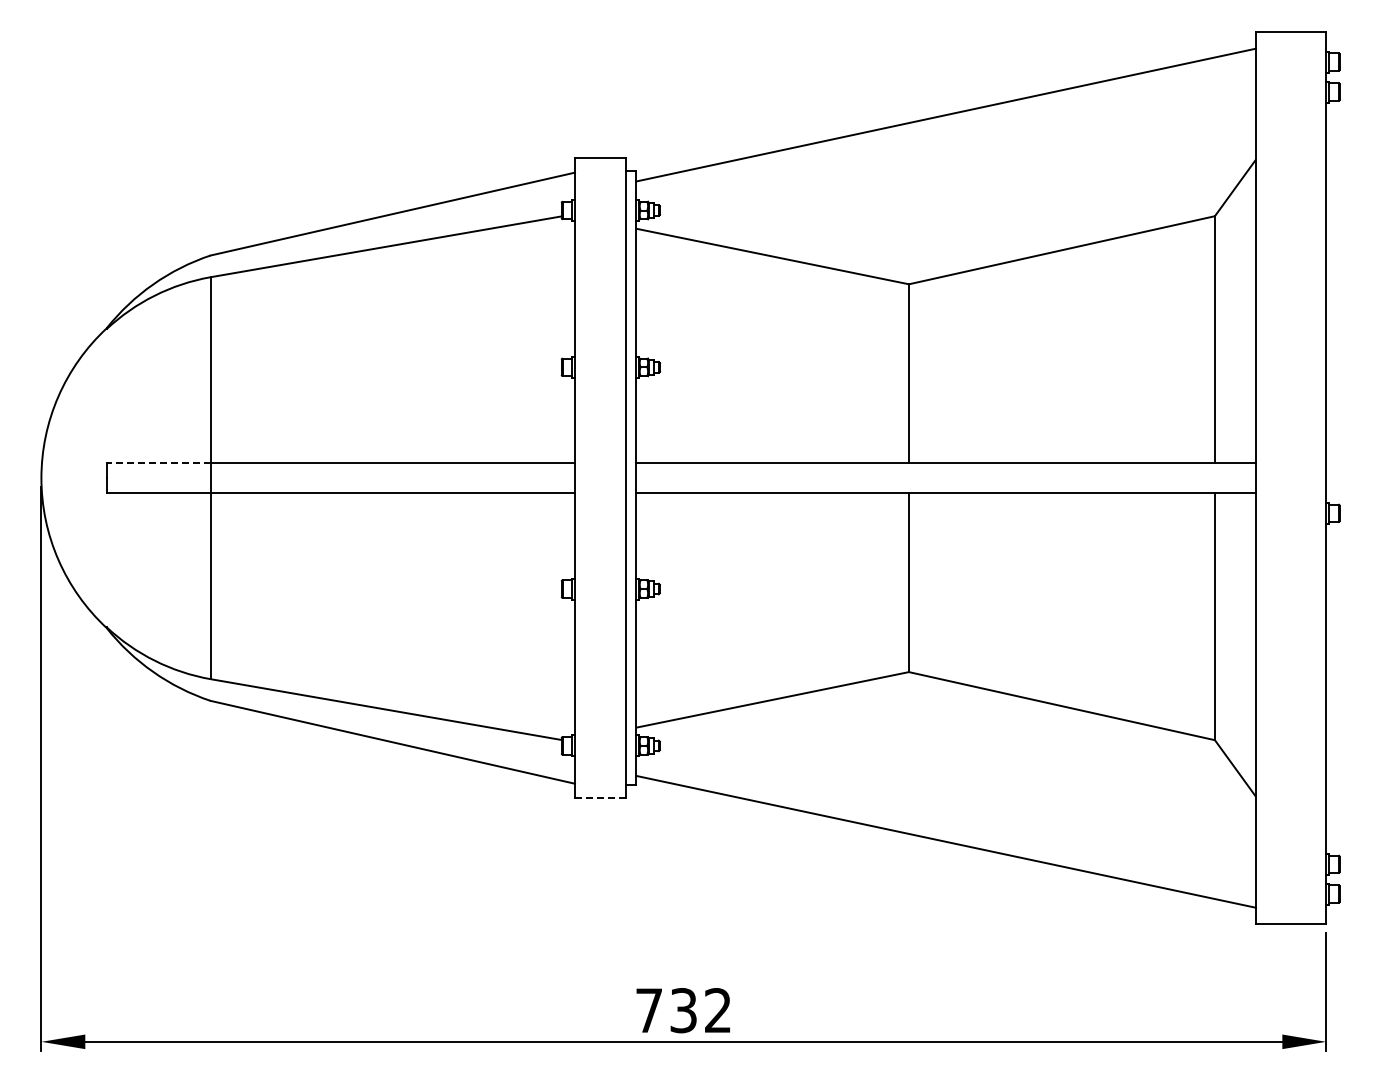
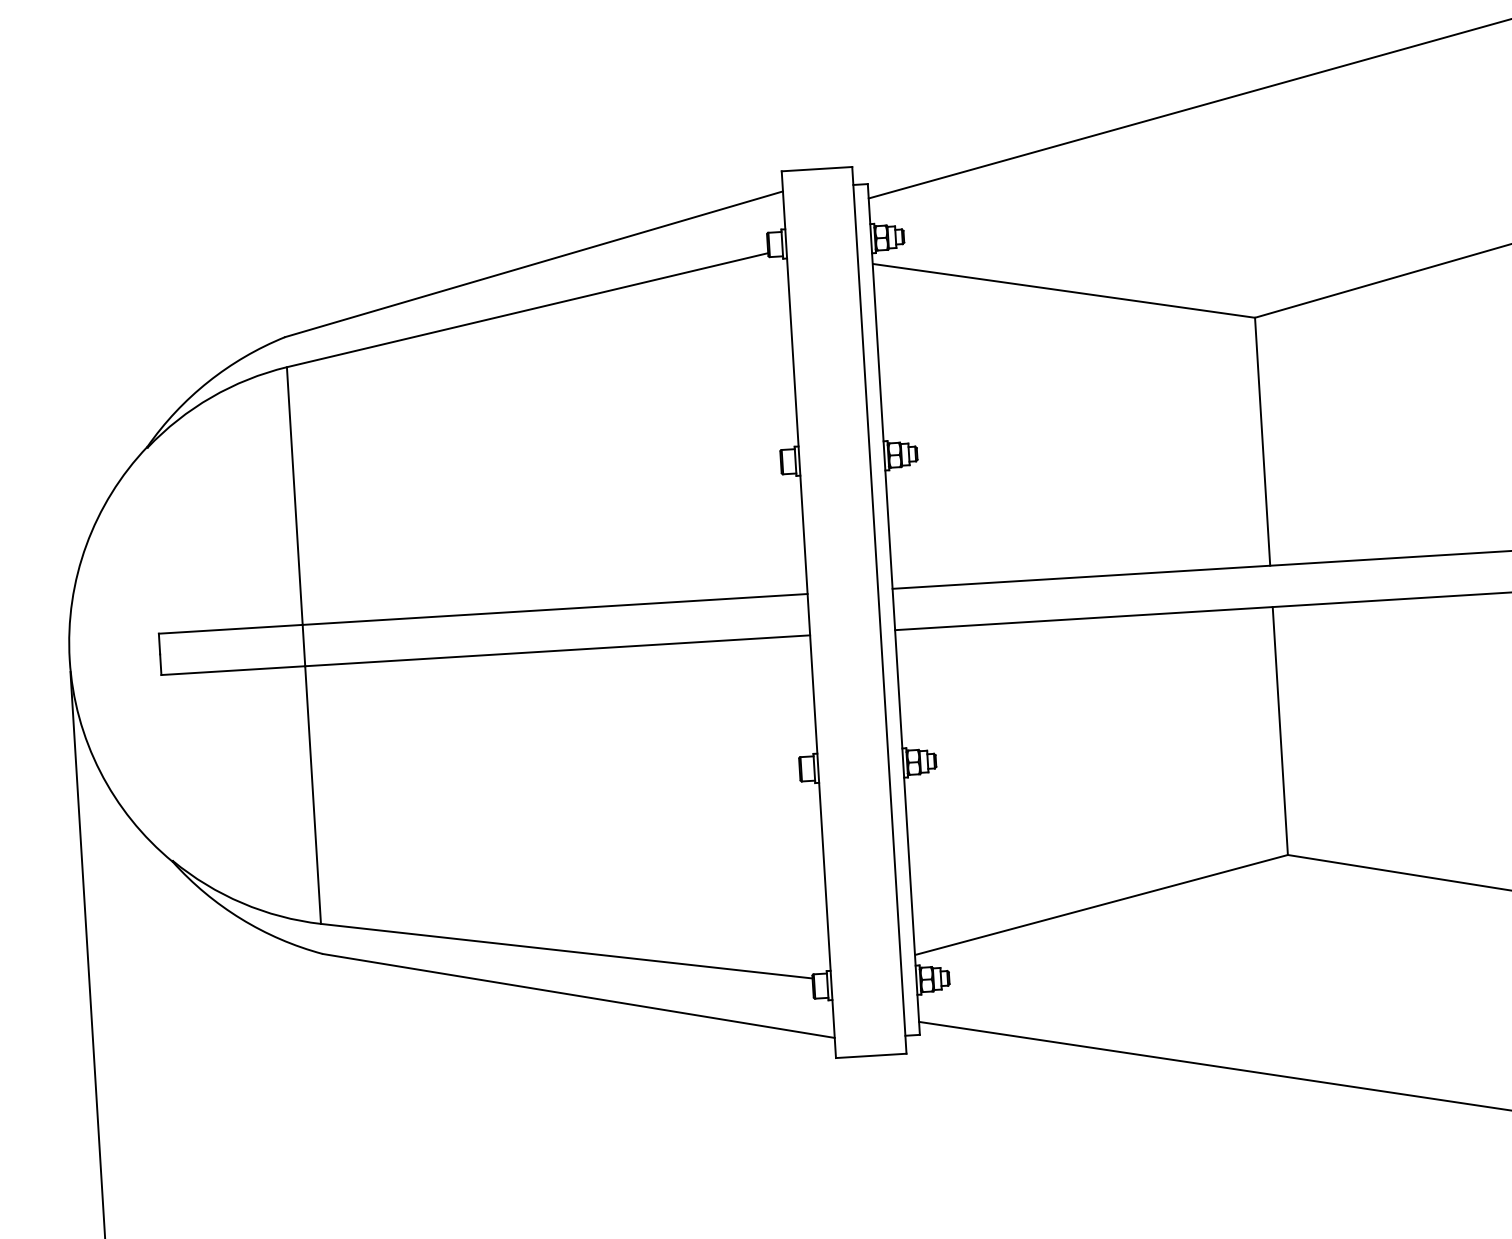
line: (158, 463) -> (230, 629), dashed -> solid
line: (599, 798) -> (869, 1056), dashed -> solid

